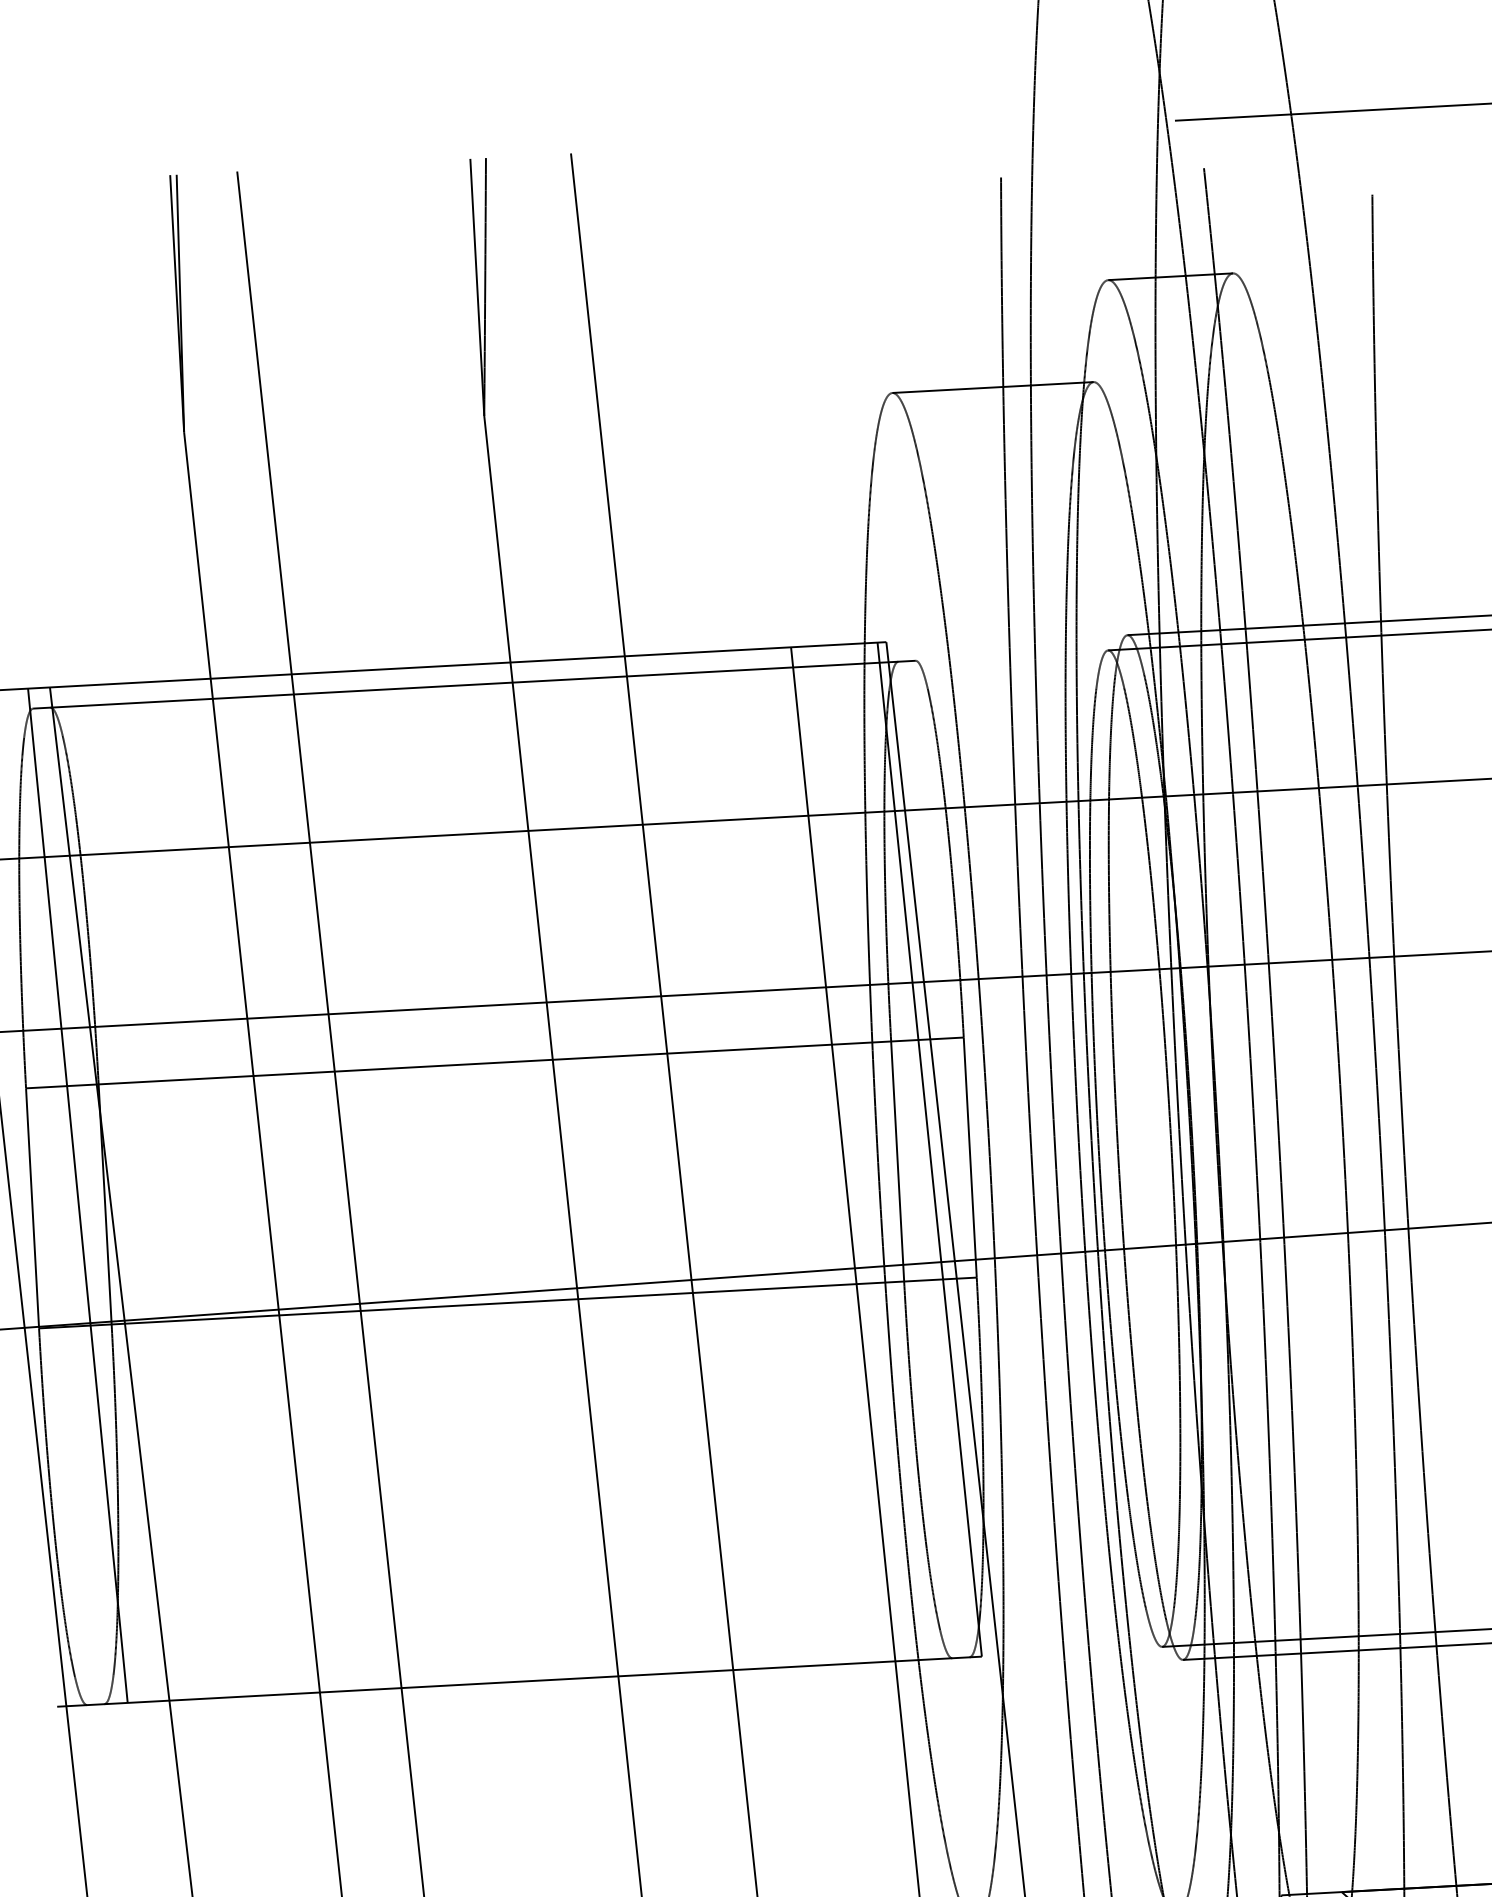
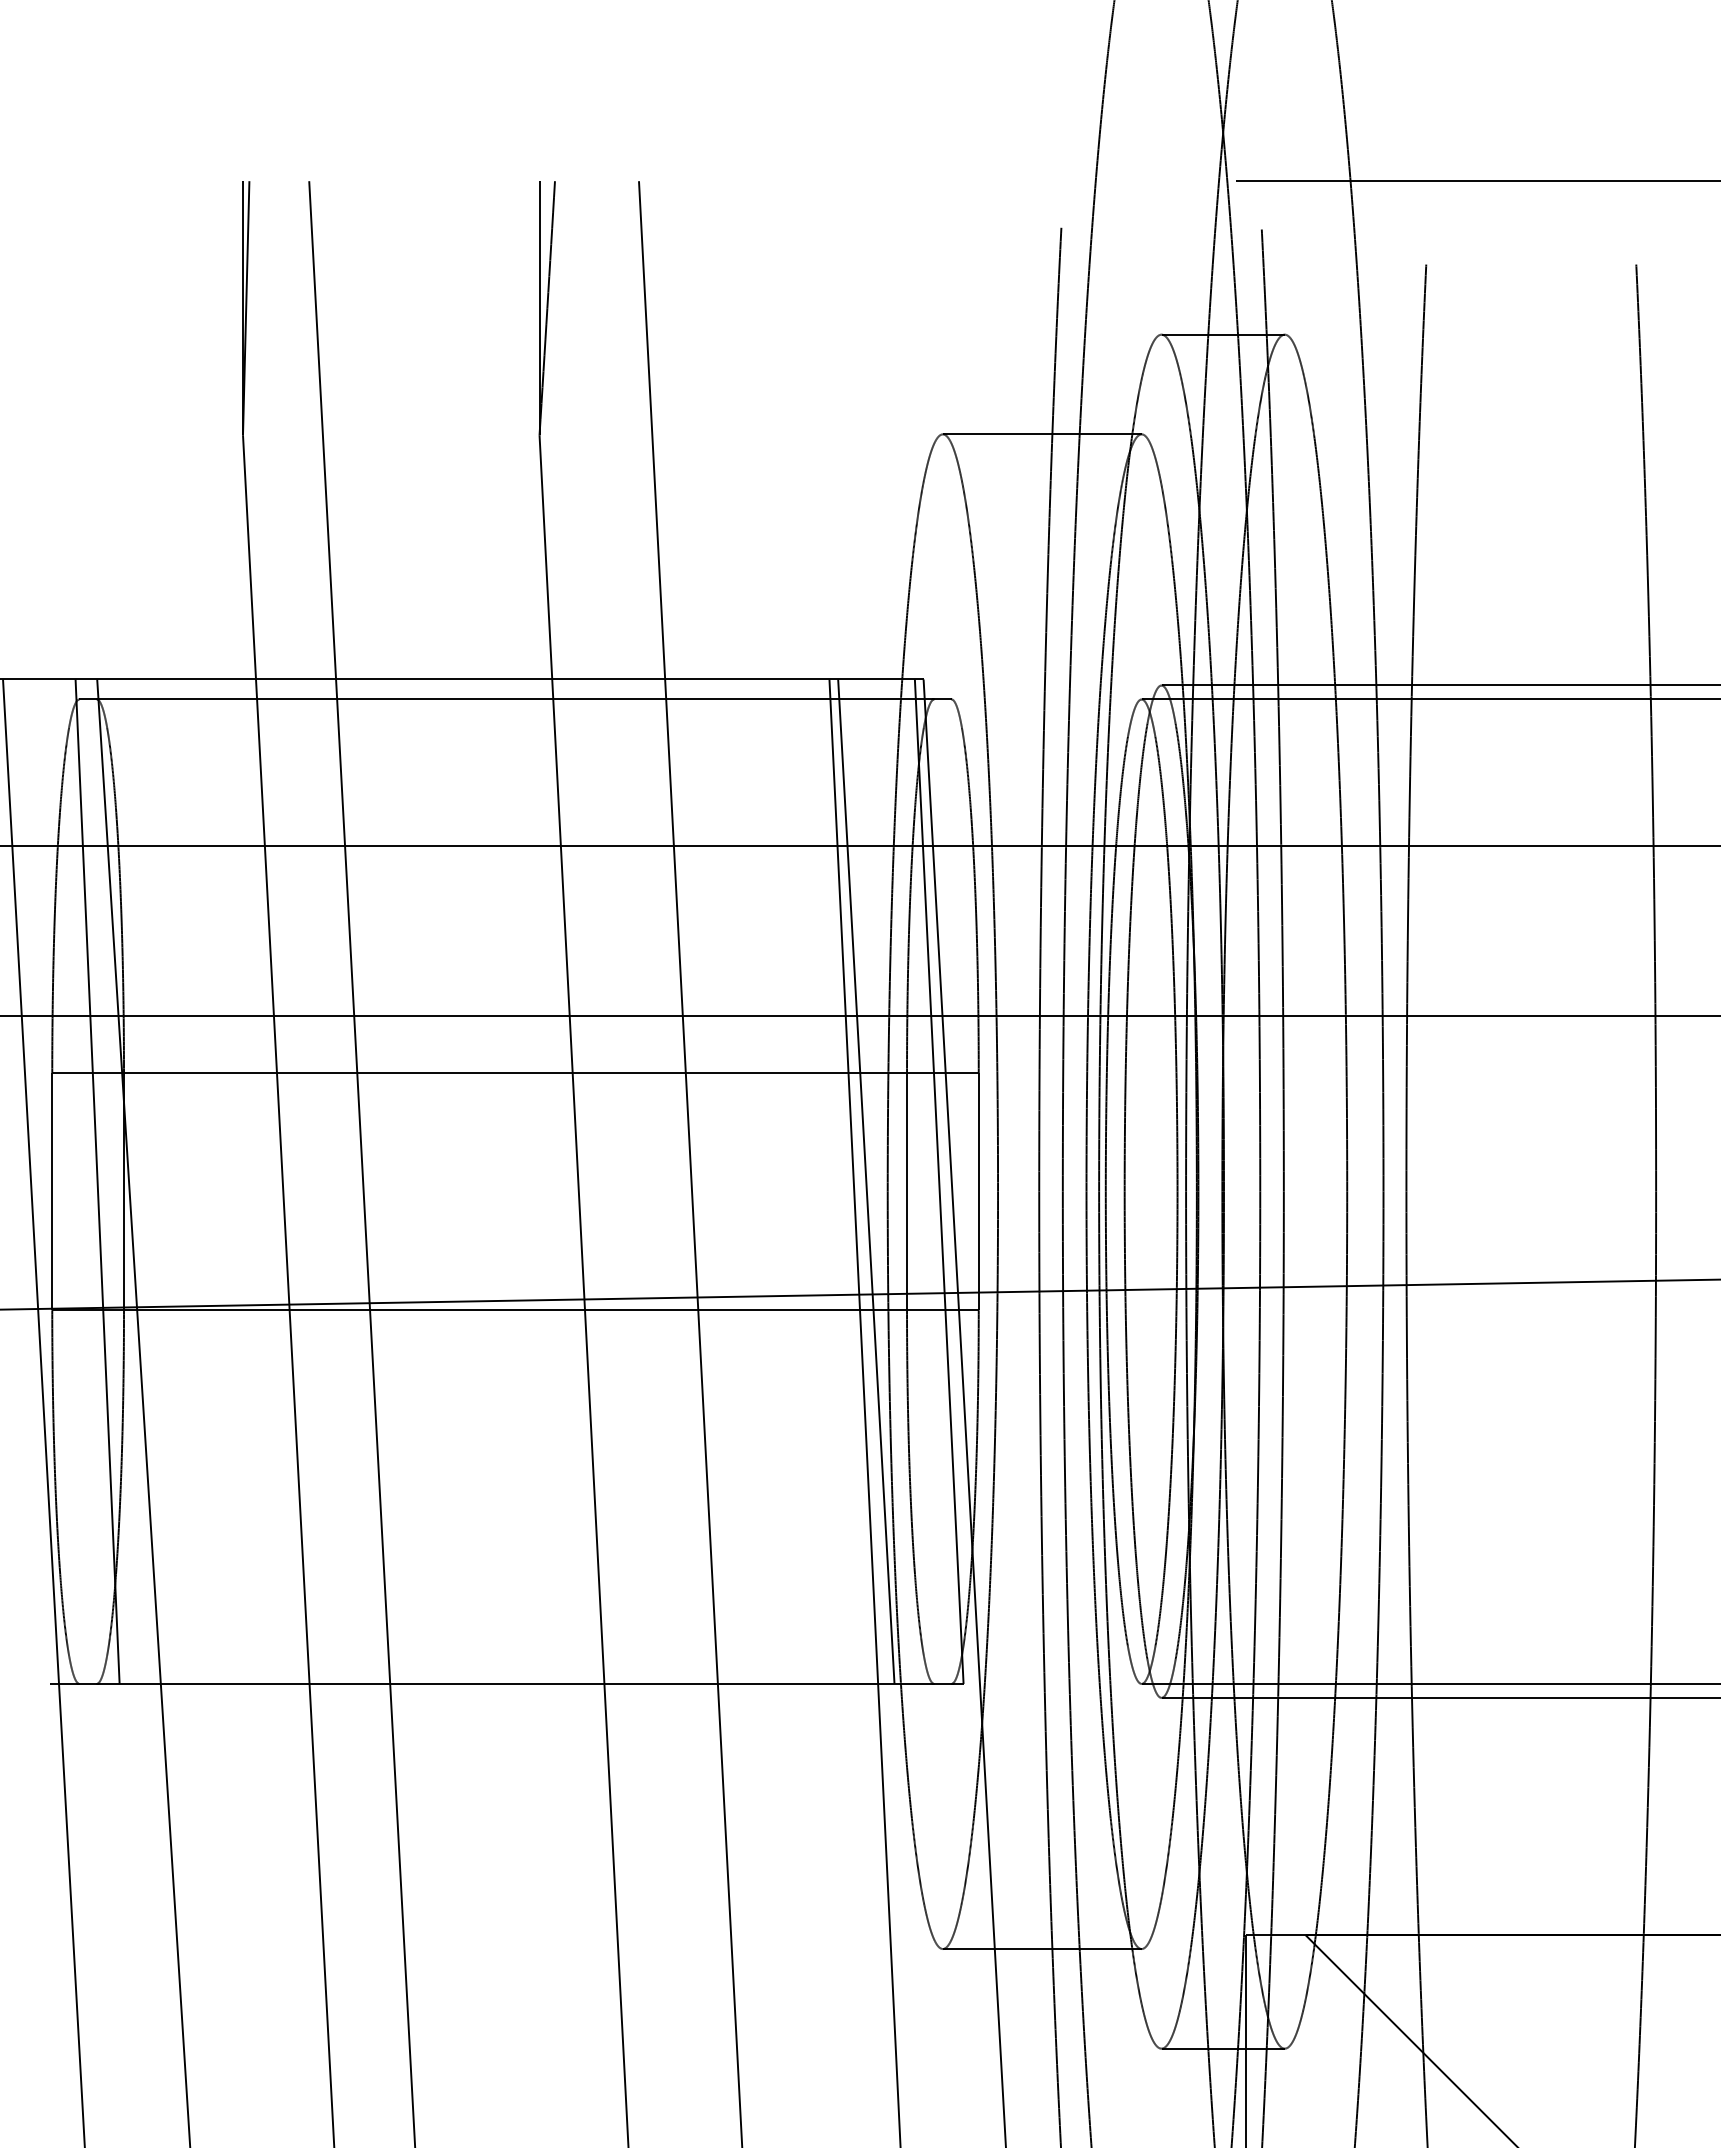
line: (856, 1153) -> (866, 1181), added

